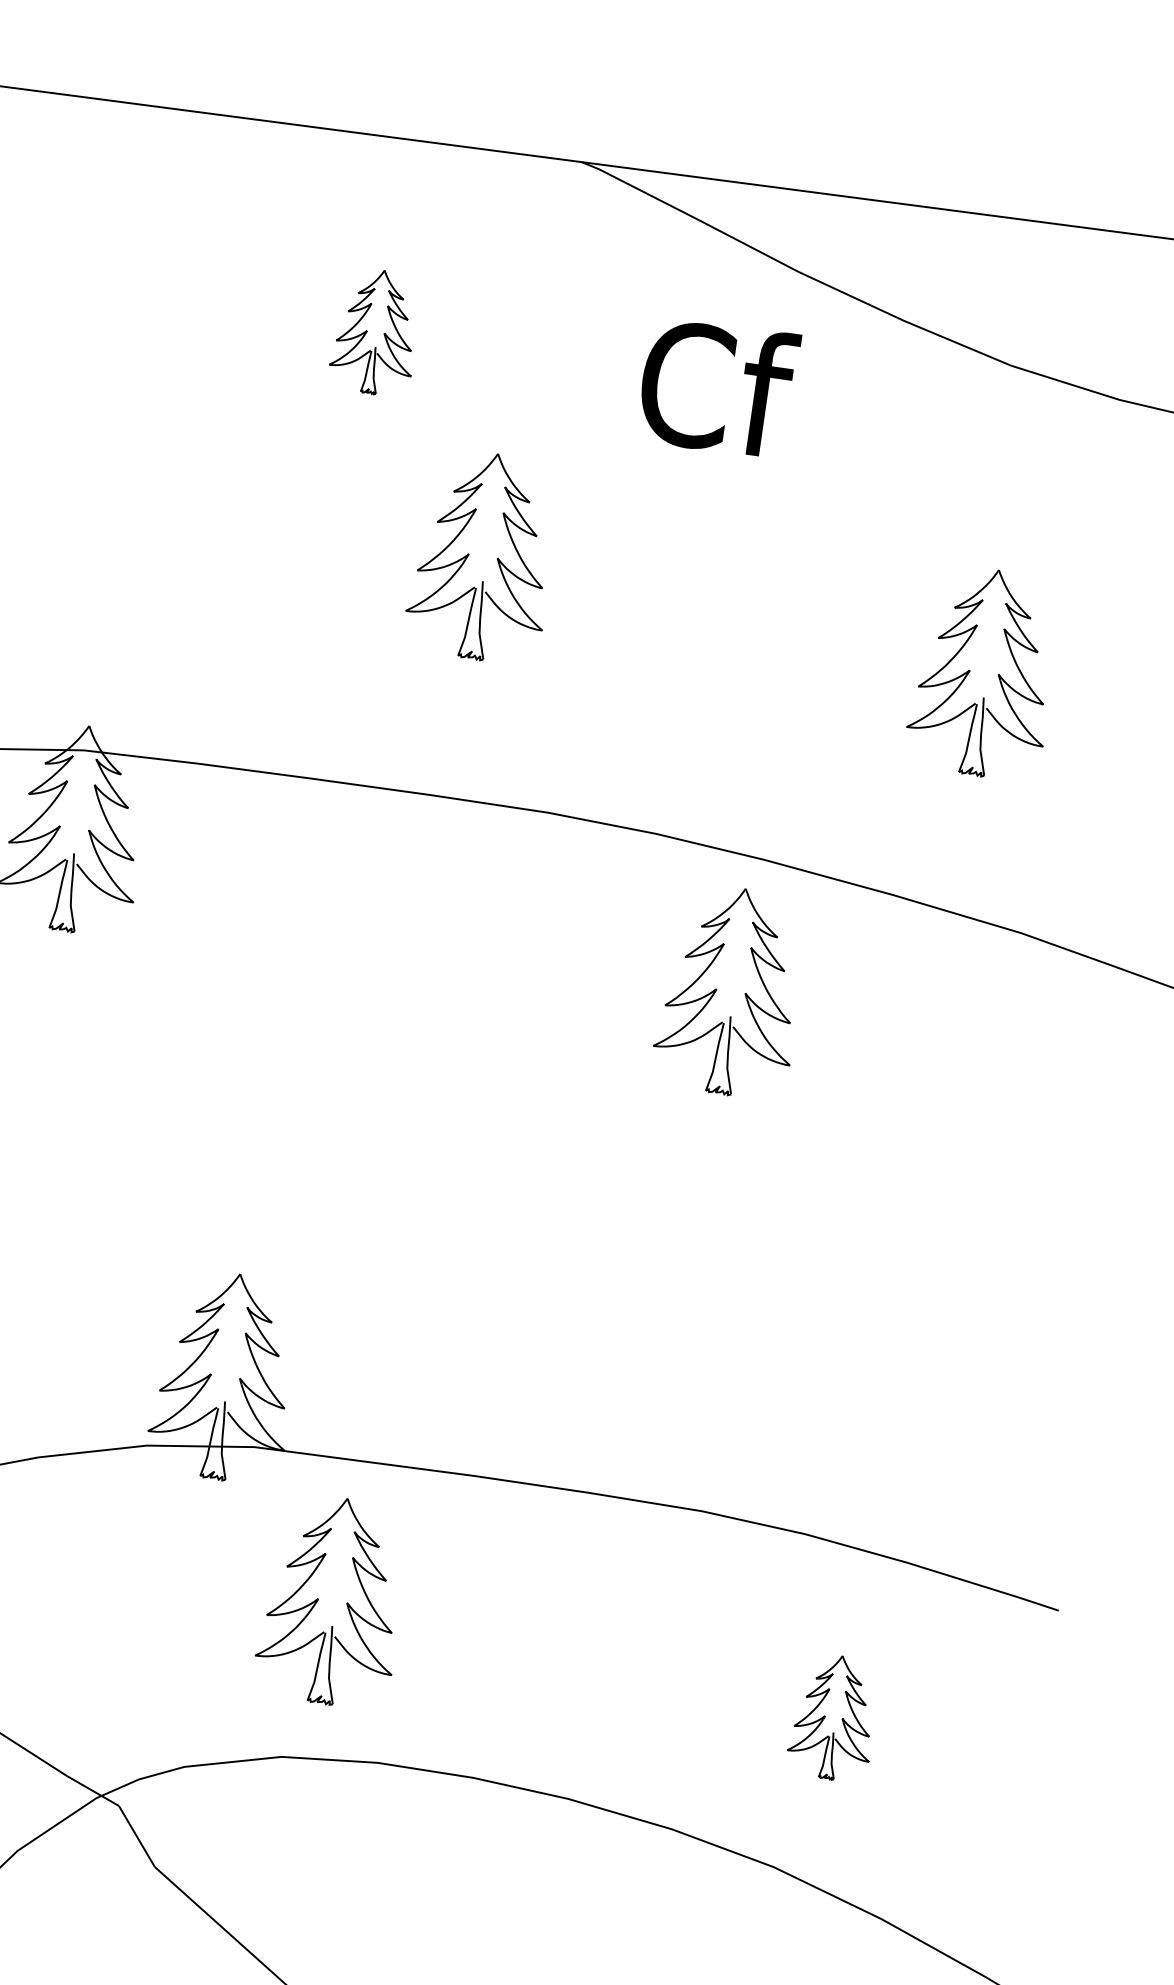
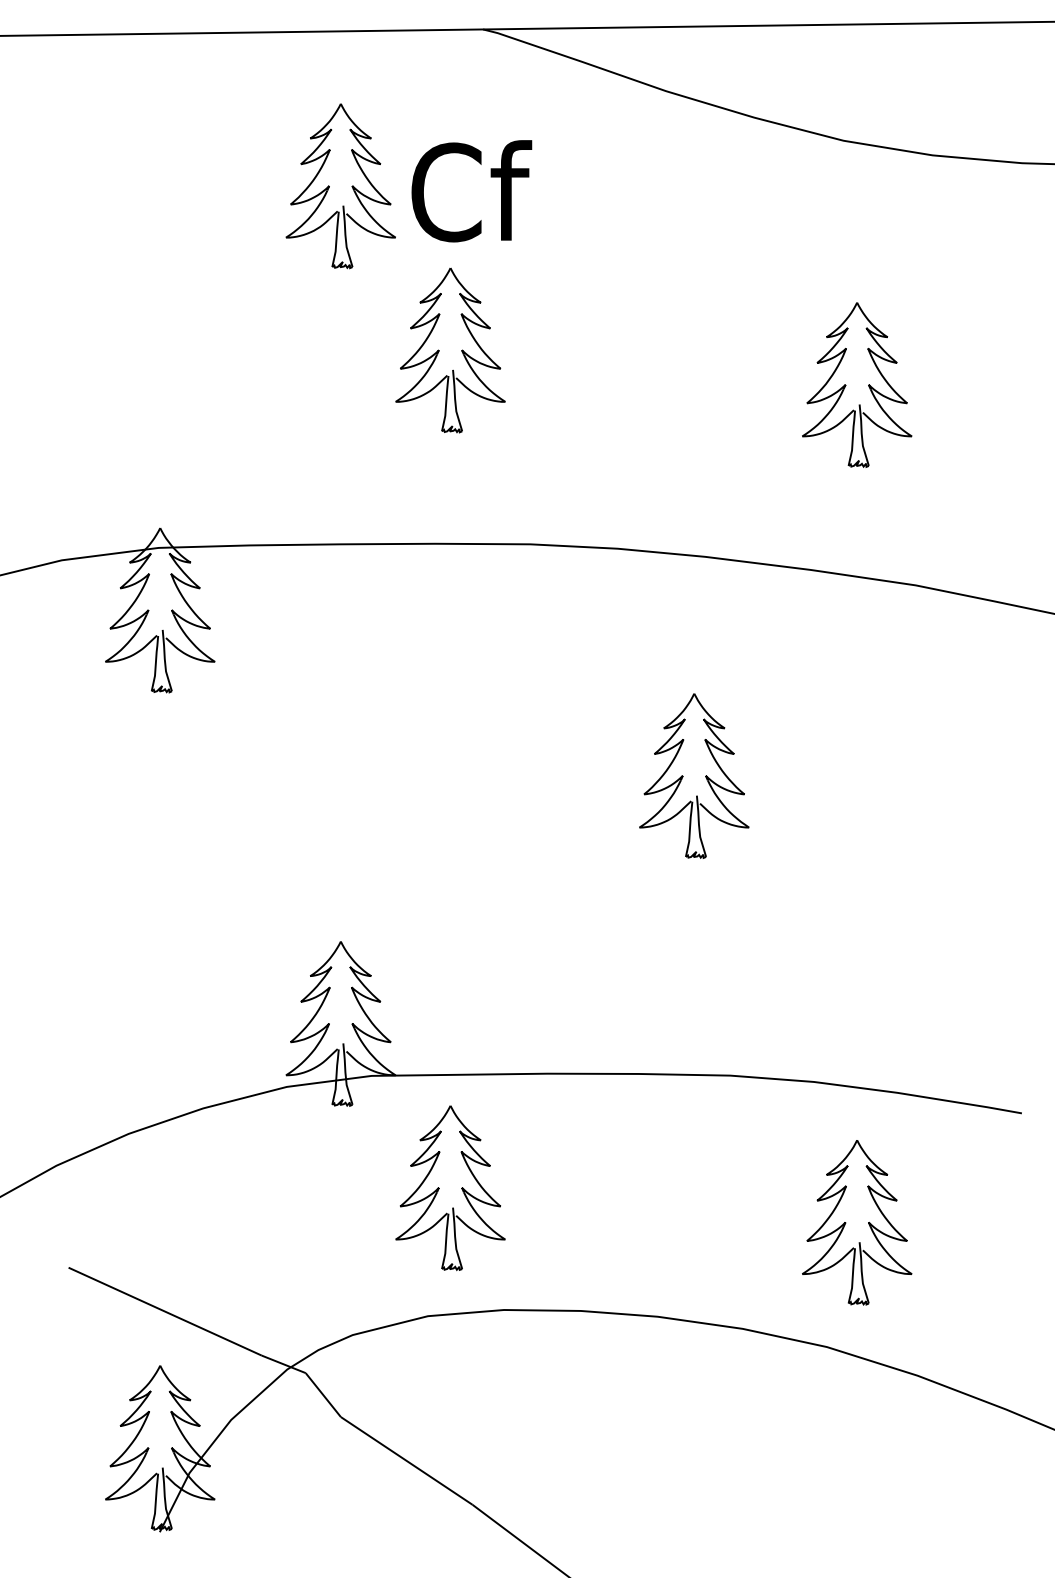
part: (375, 332) -> (340, 186), size x1.67
text: (717, 387) -> (471, 191), moved
part: (731, 990) -> (694, 775), moved
part: (834, 1717) -> (857, 1222), size x1.67

